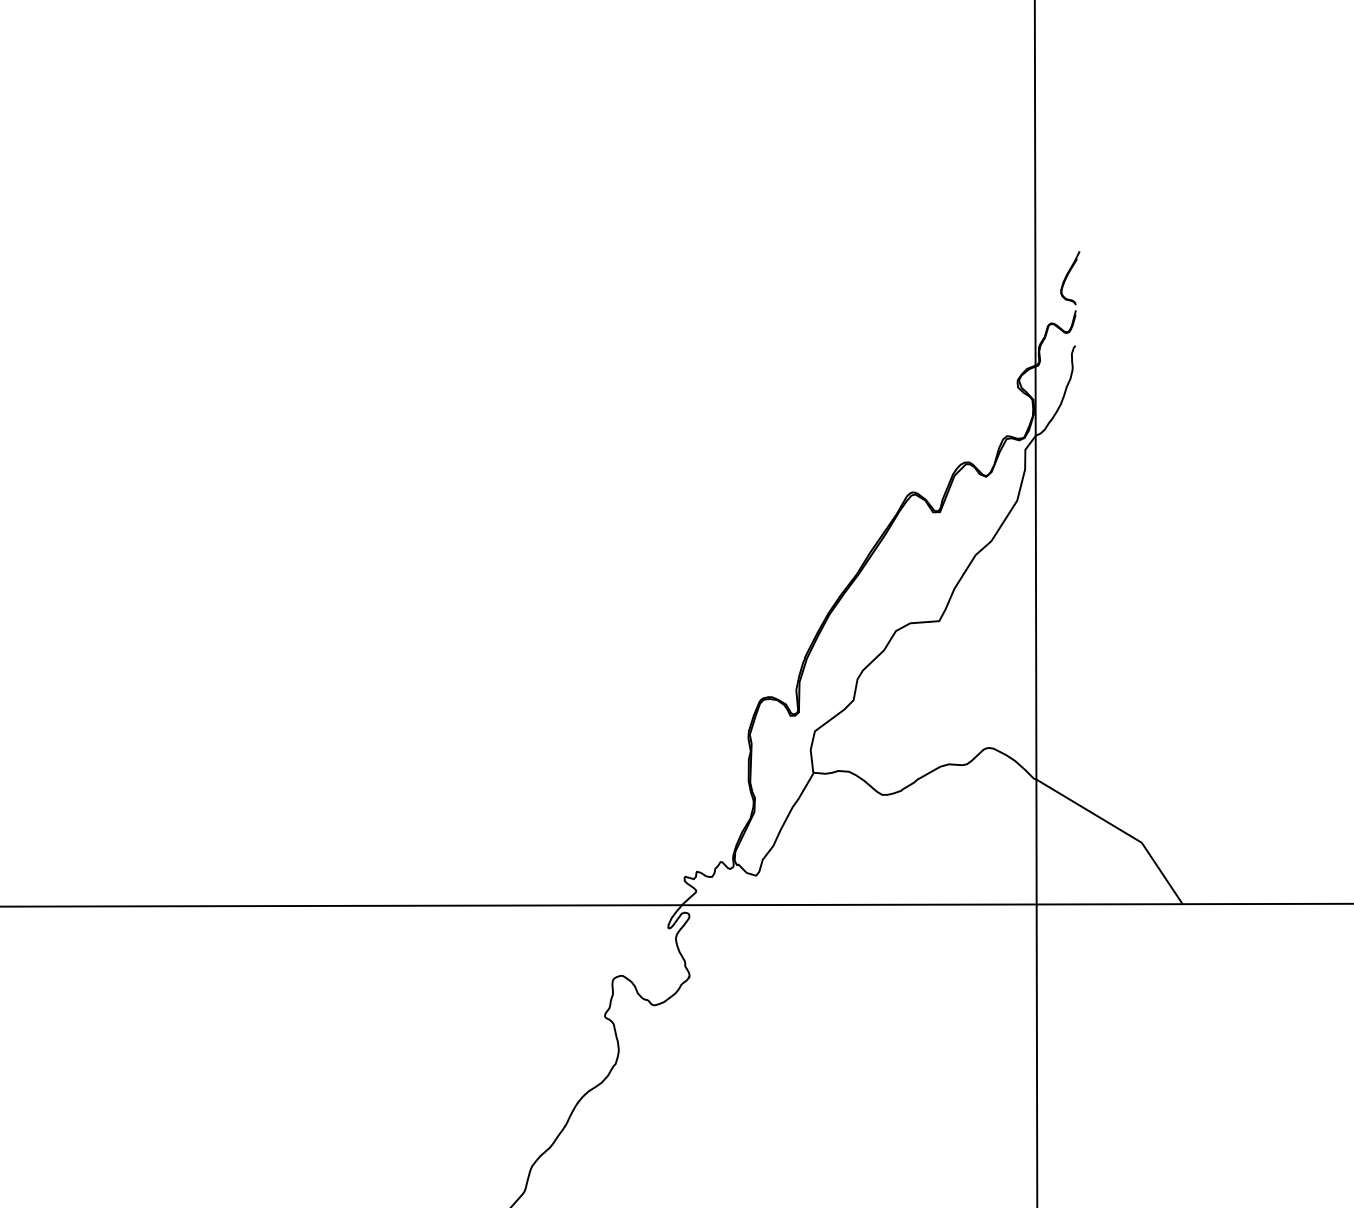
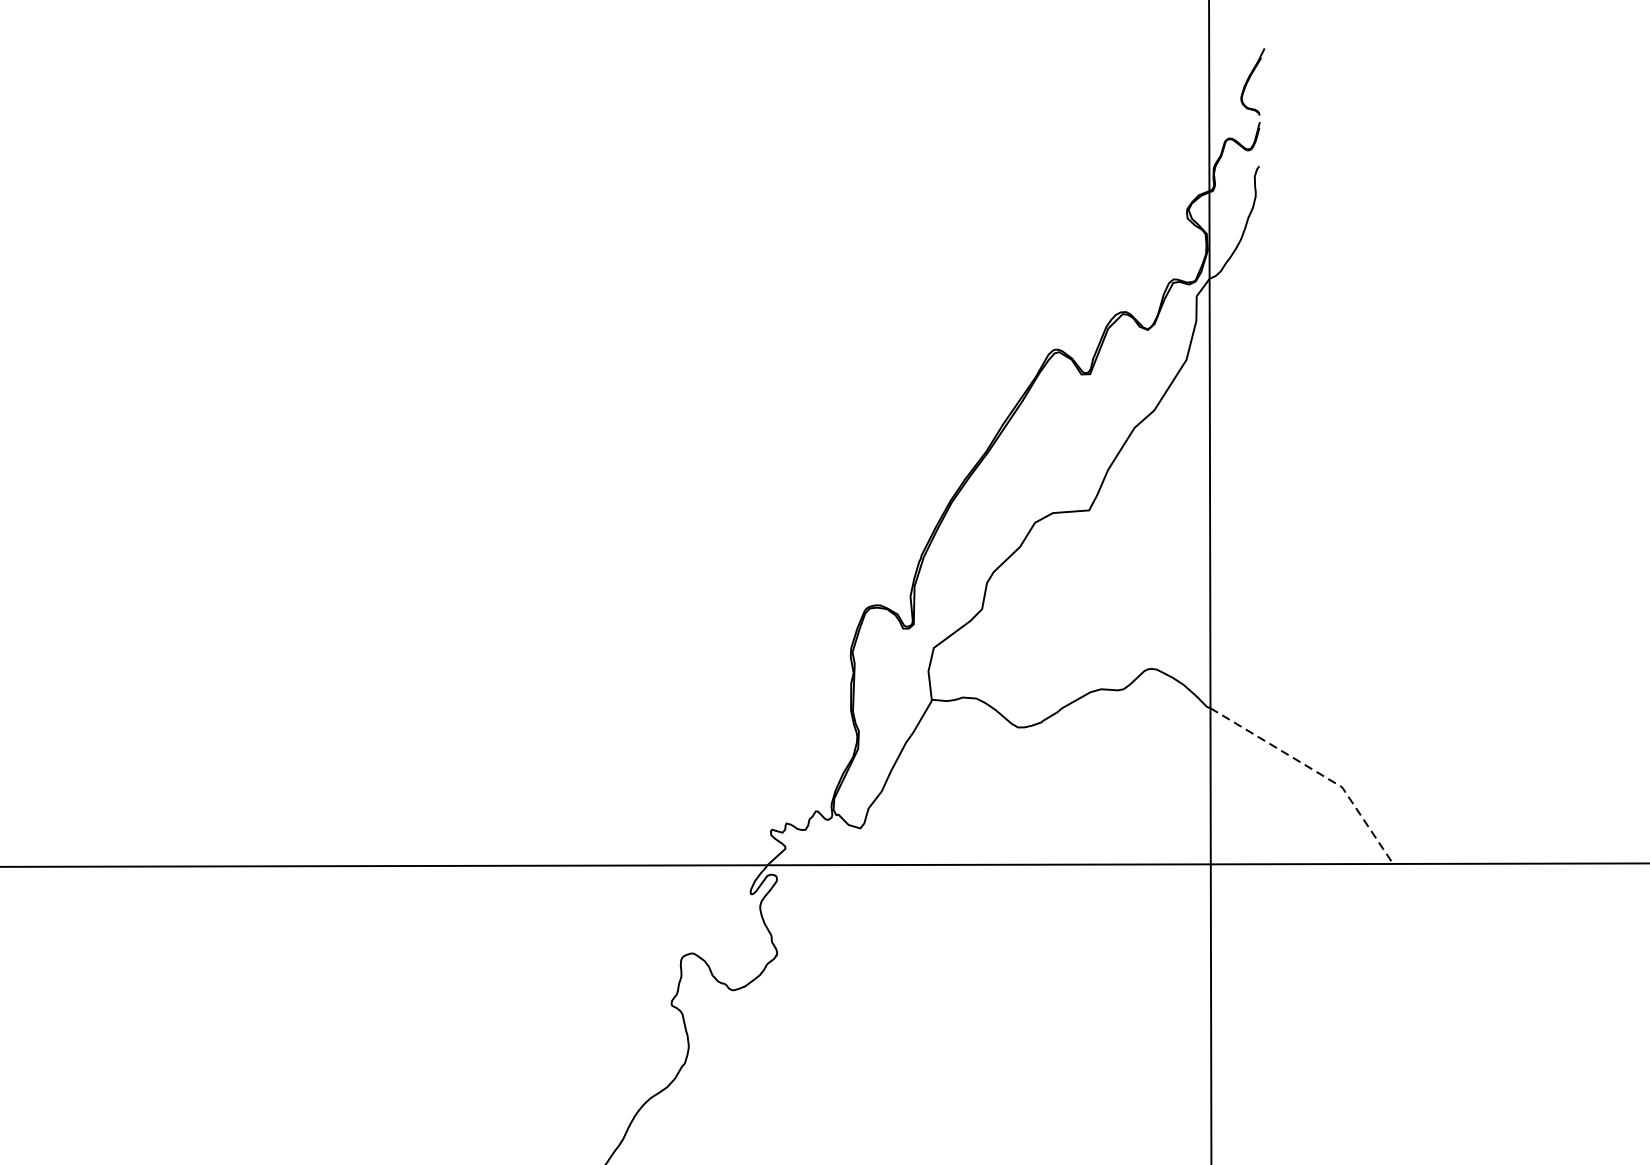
line: (1121, 830) -> (1316, 771), solid -> dashed

